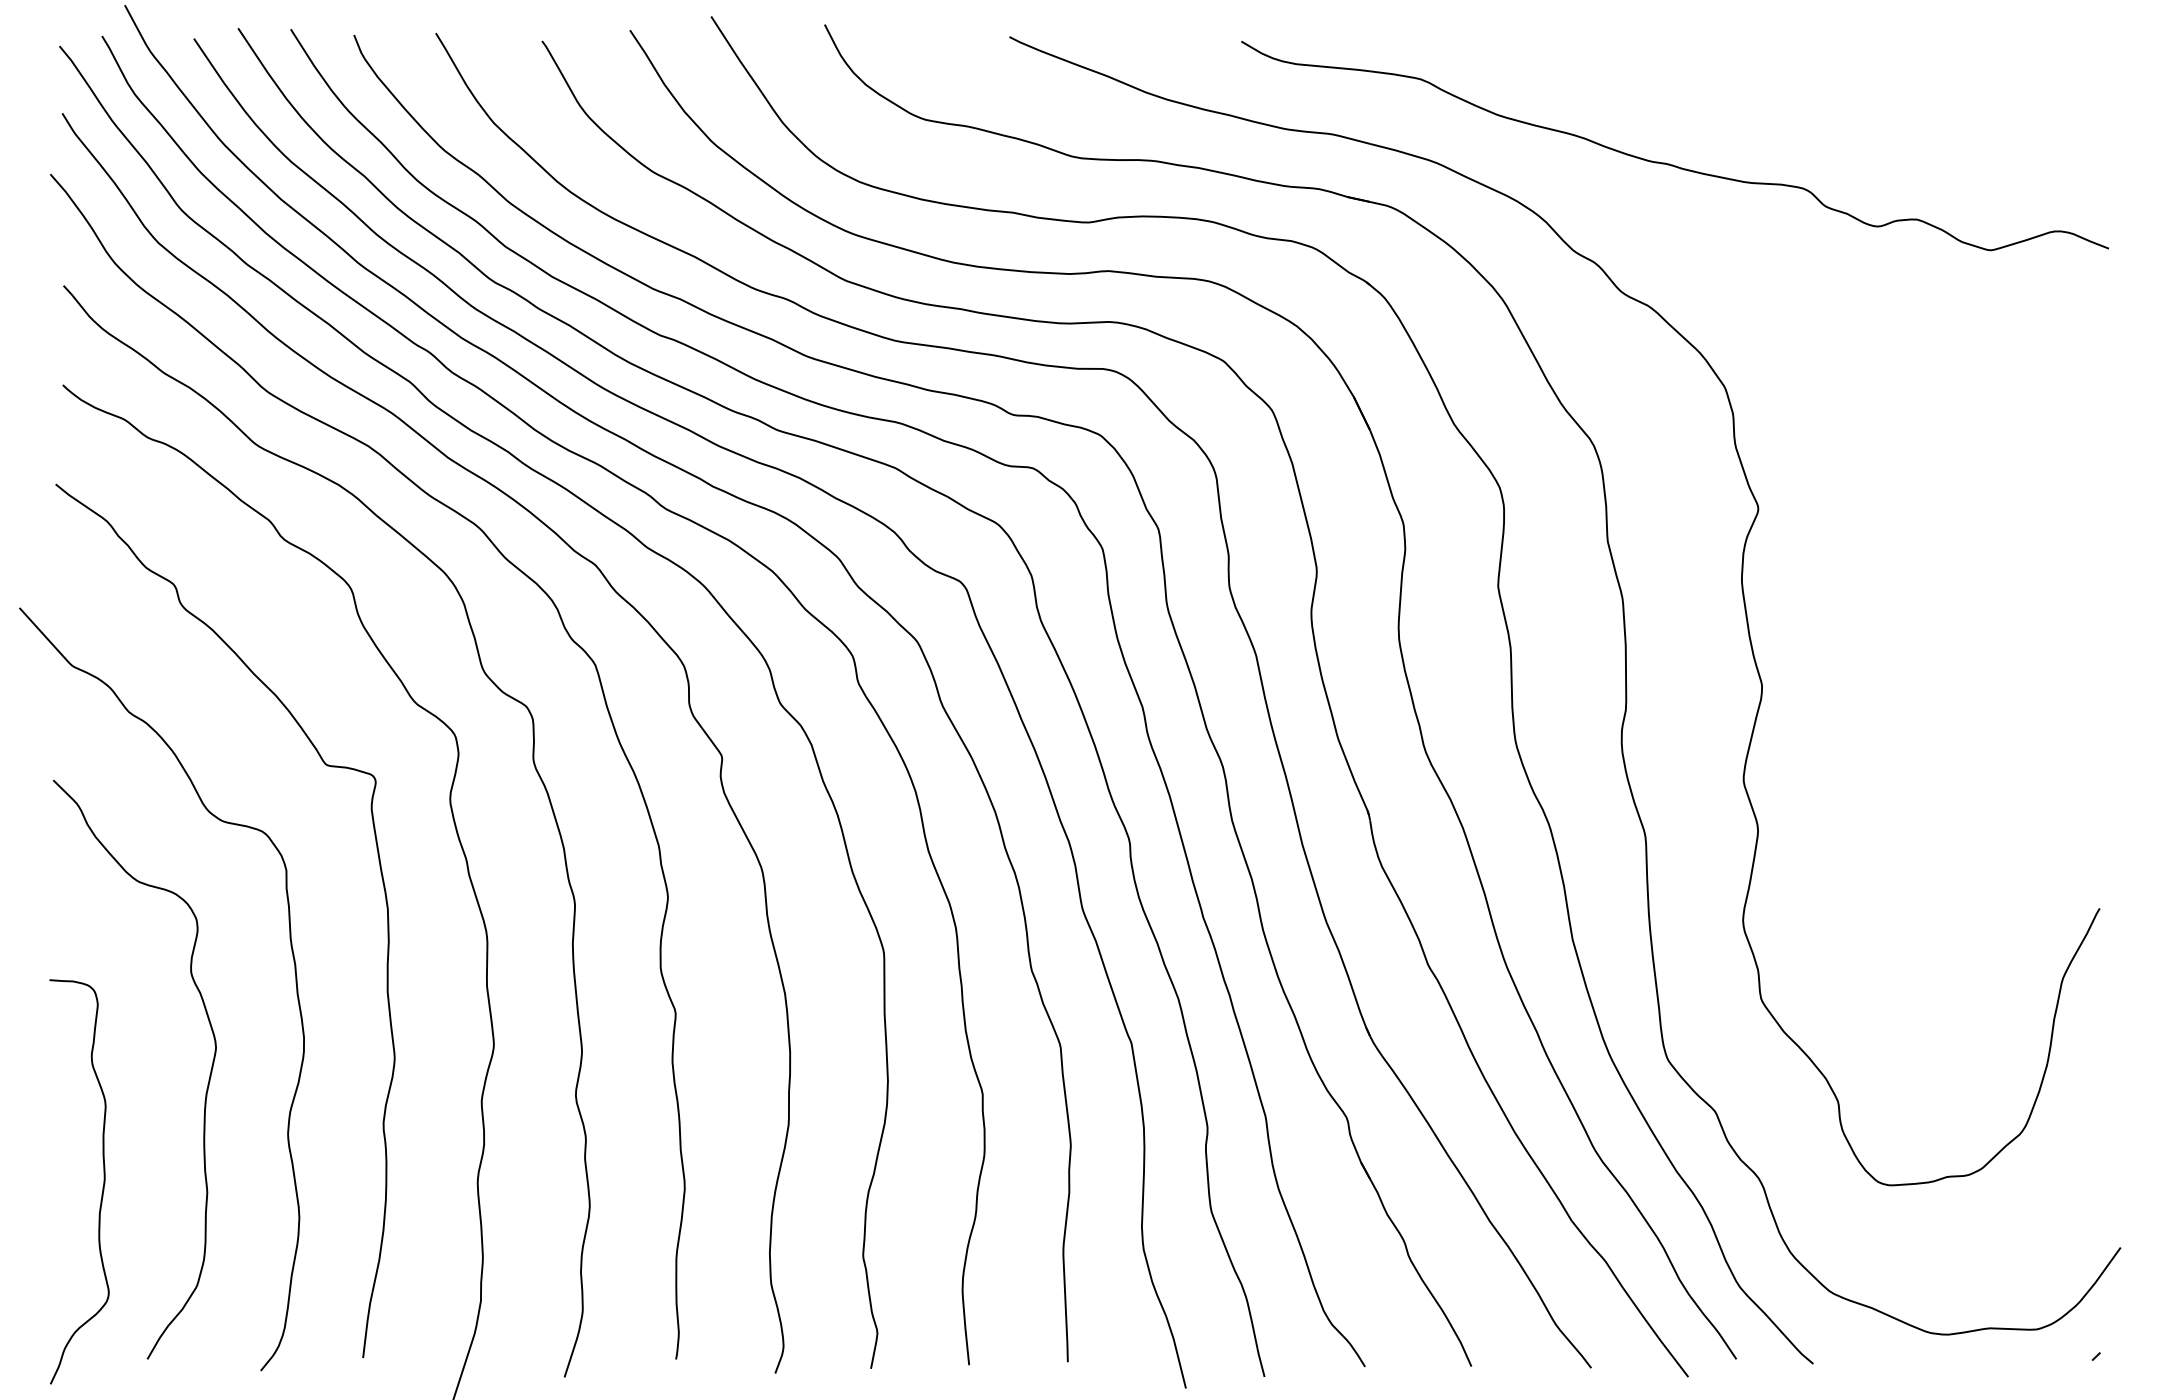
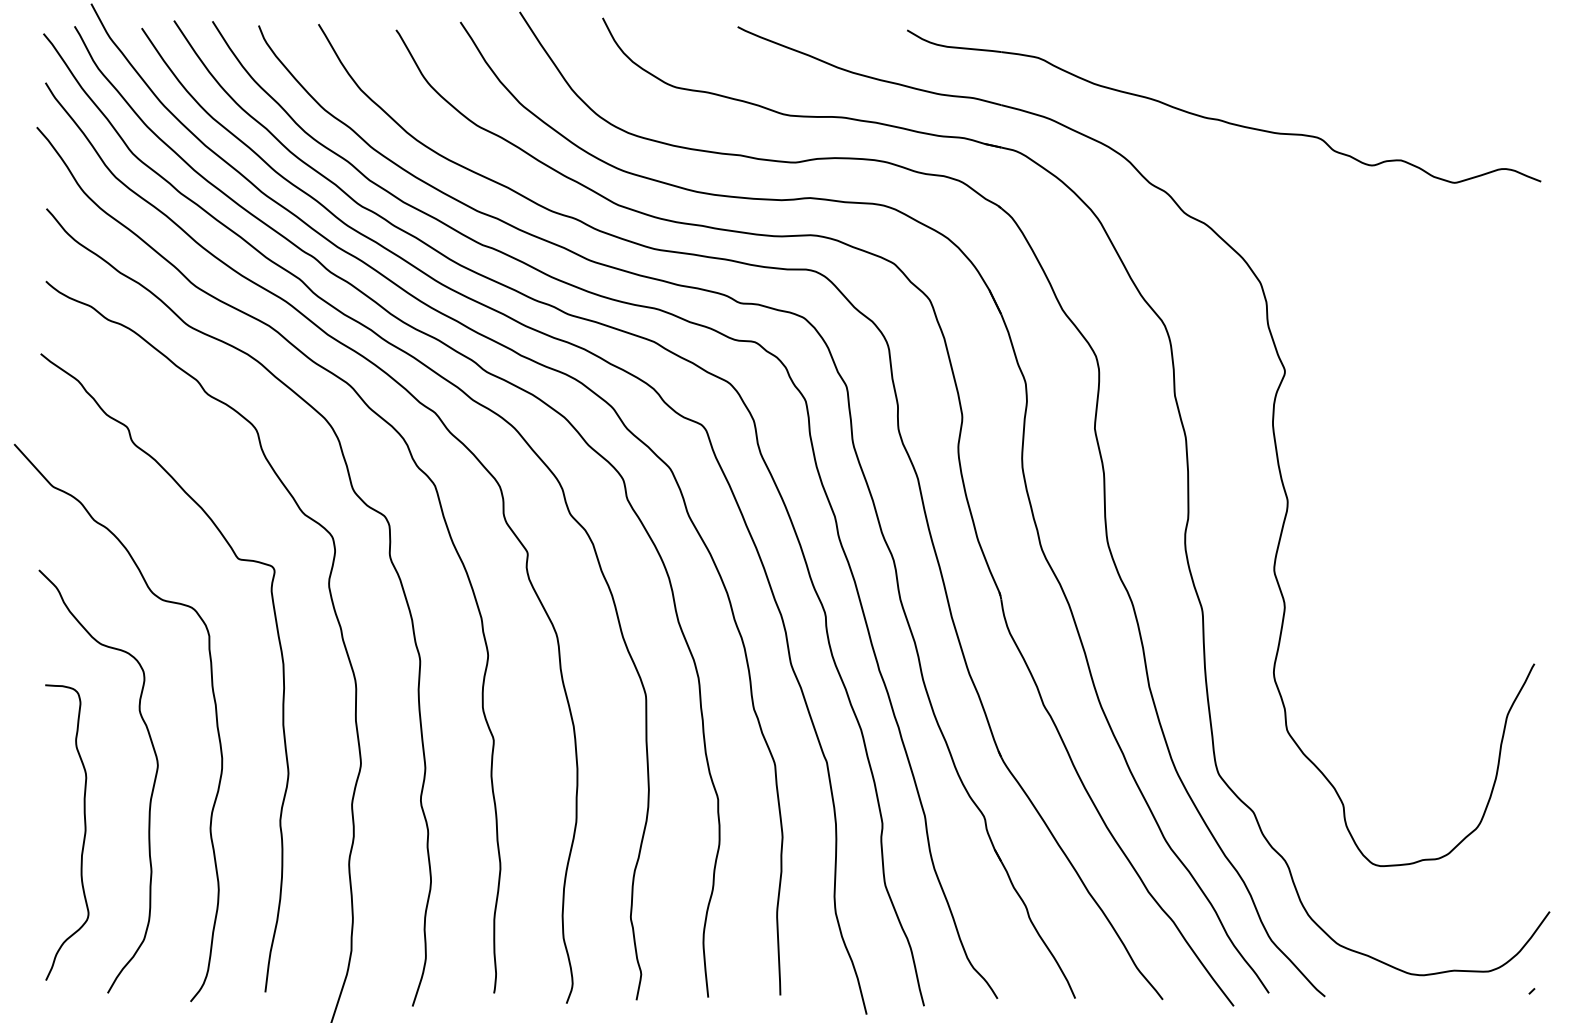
curve: (101, 1188) -> (83, 837), moved

